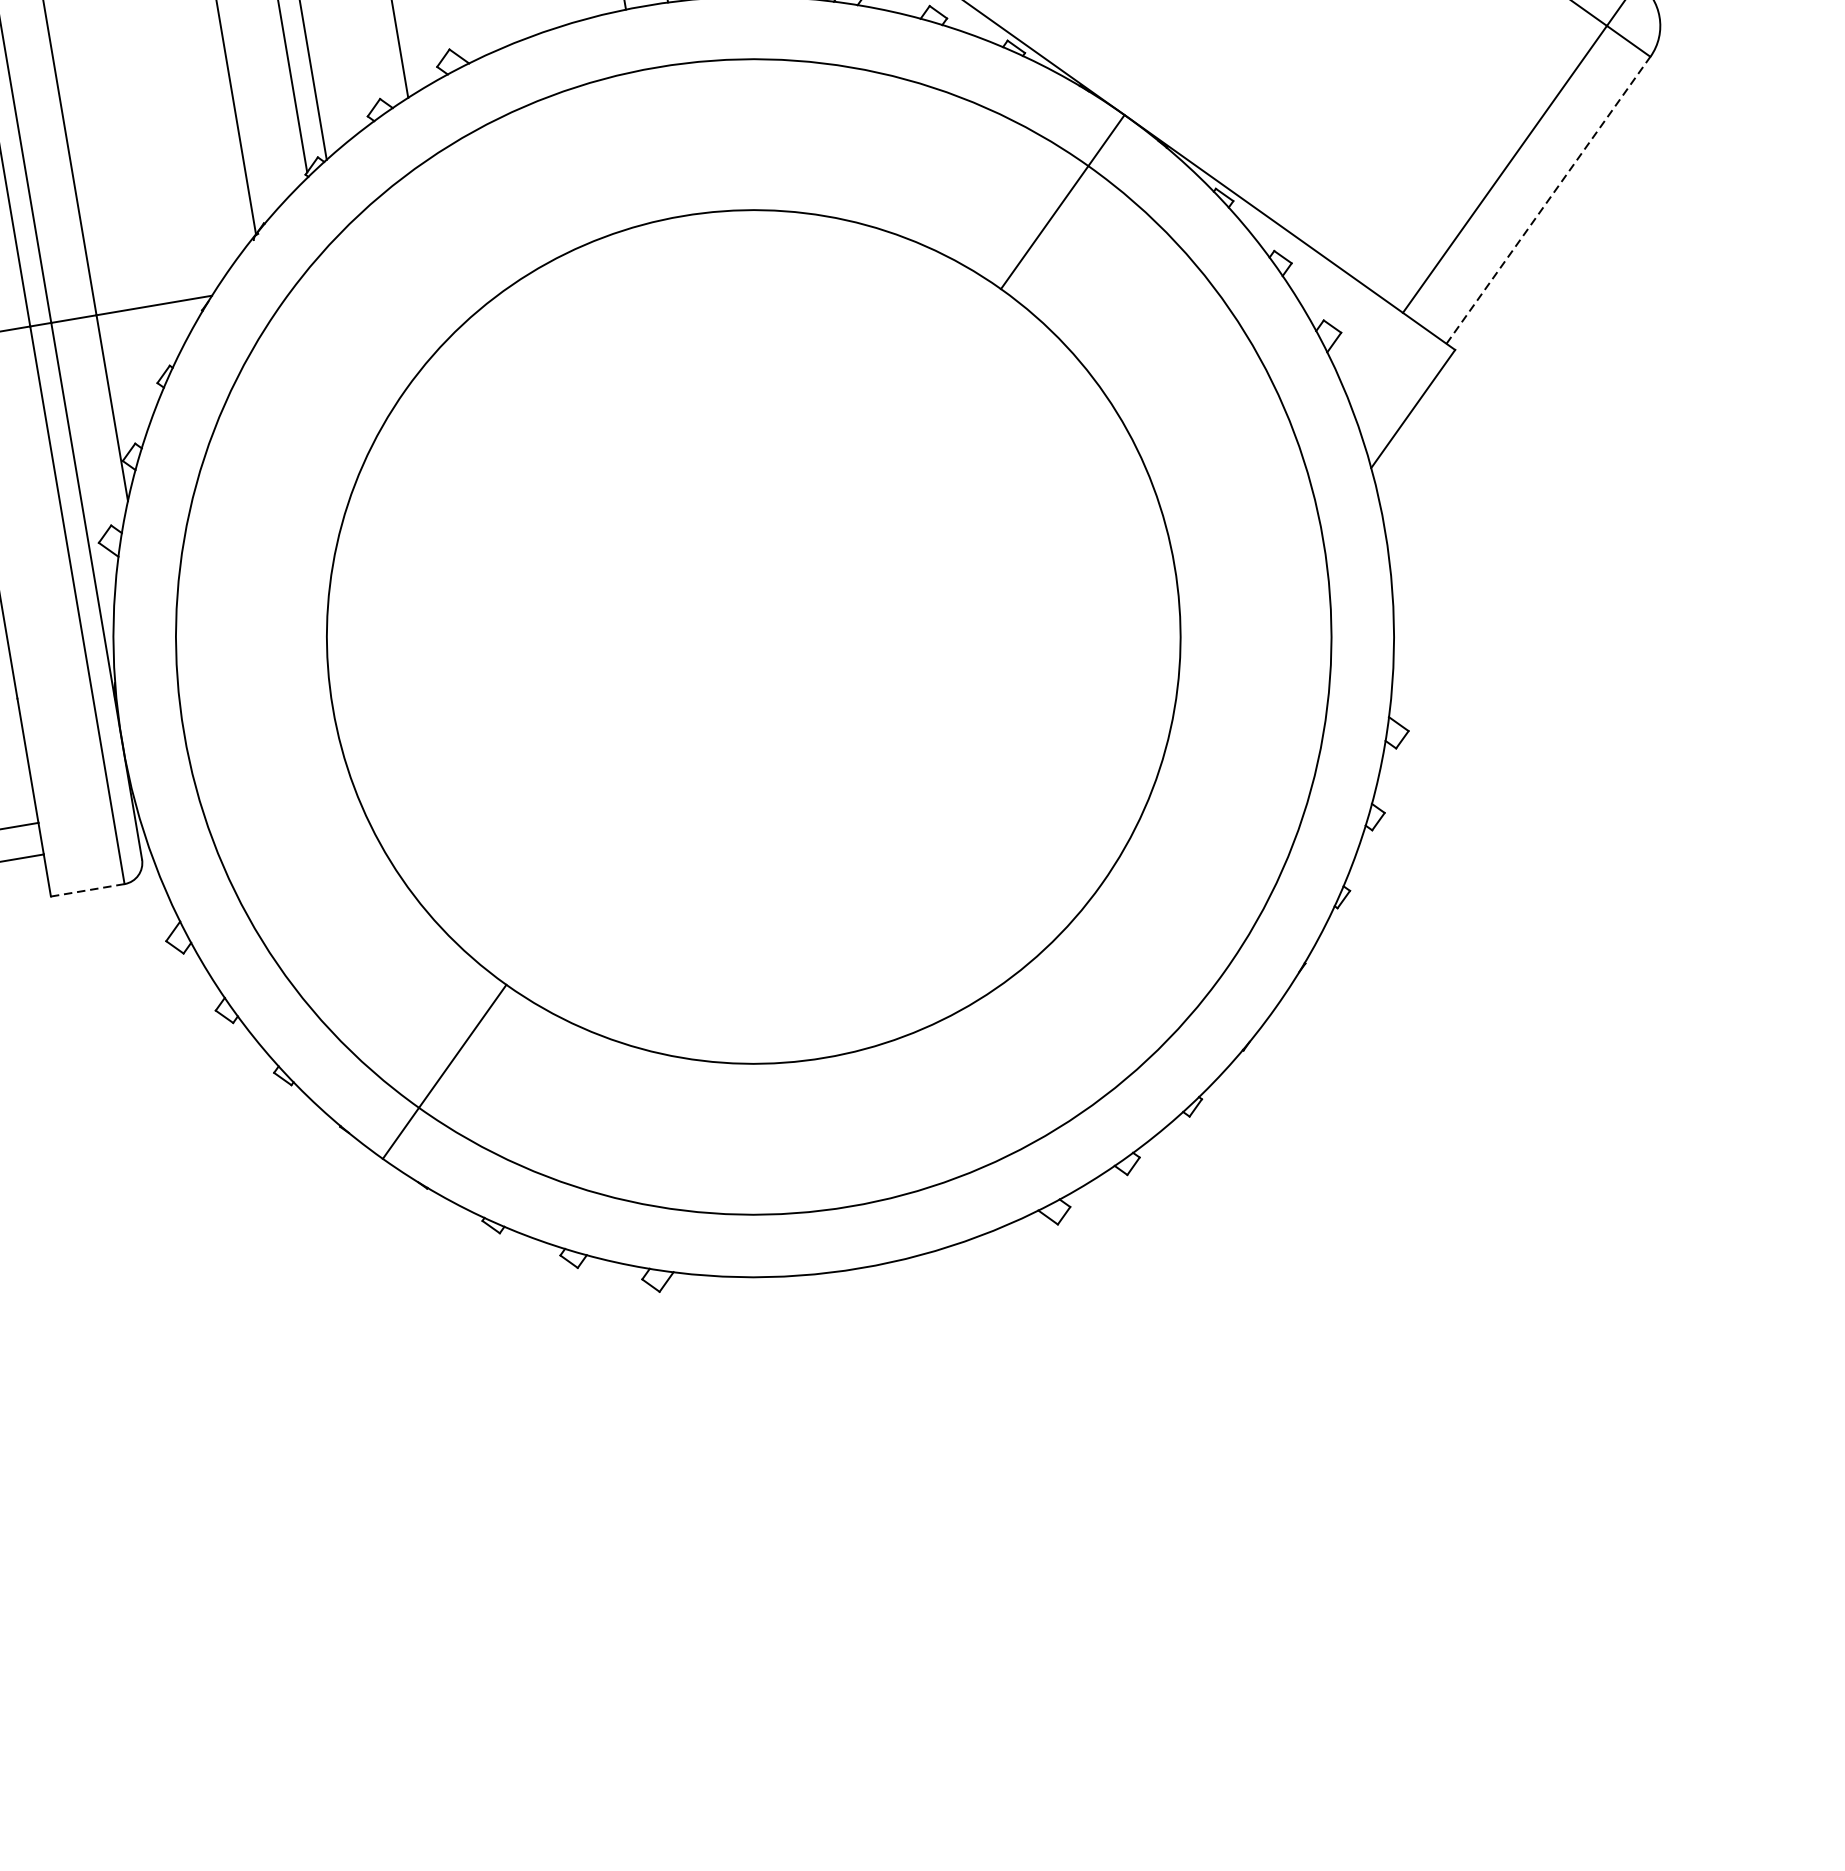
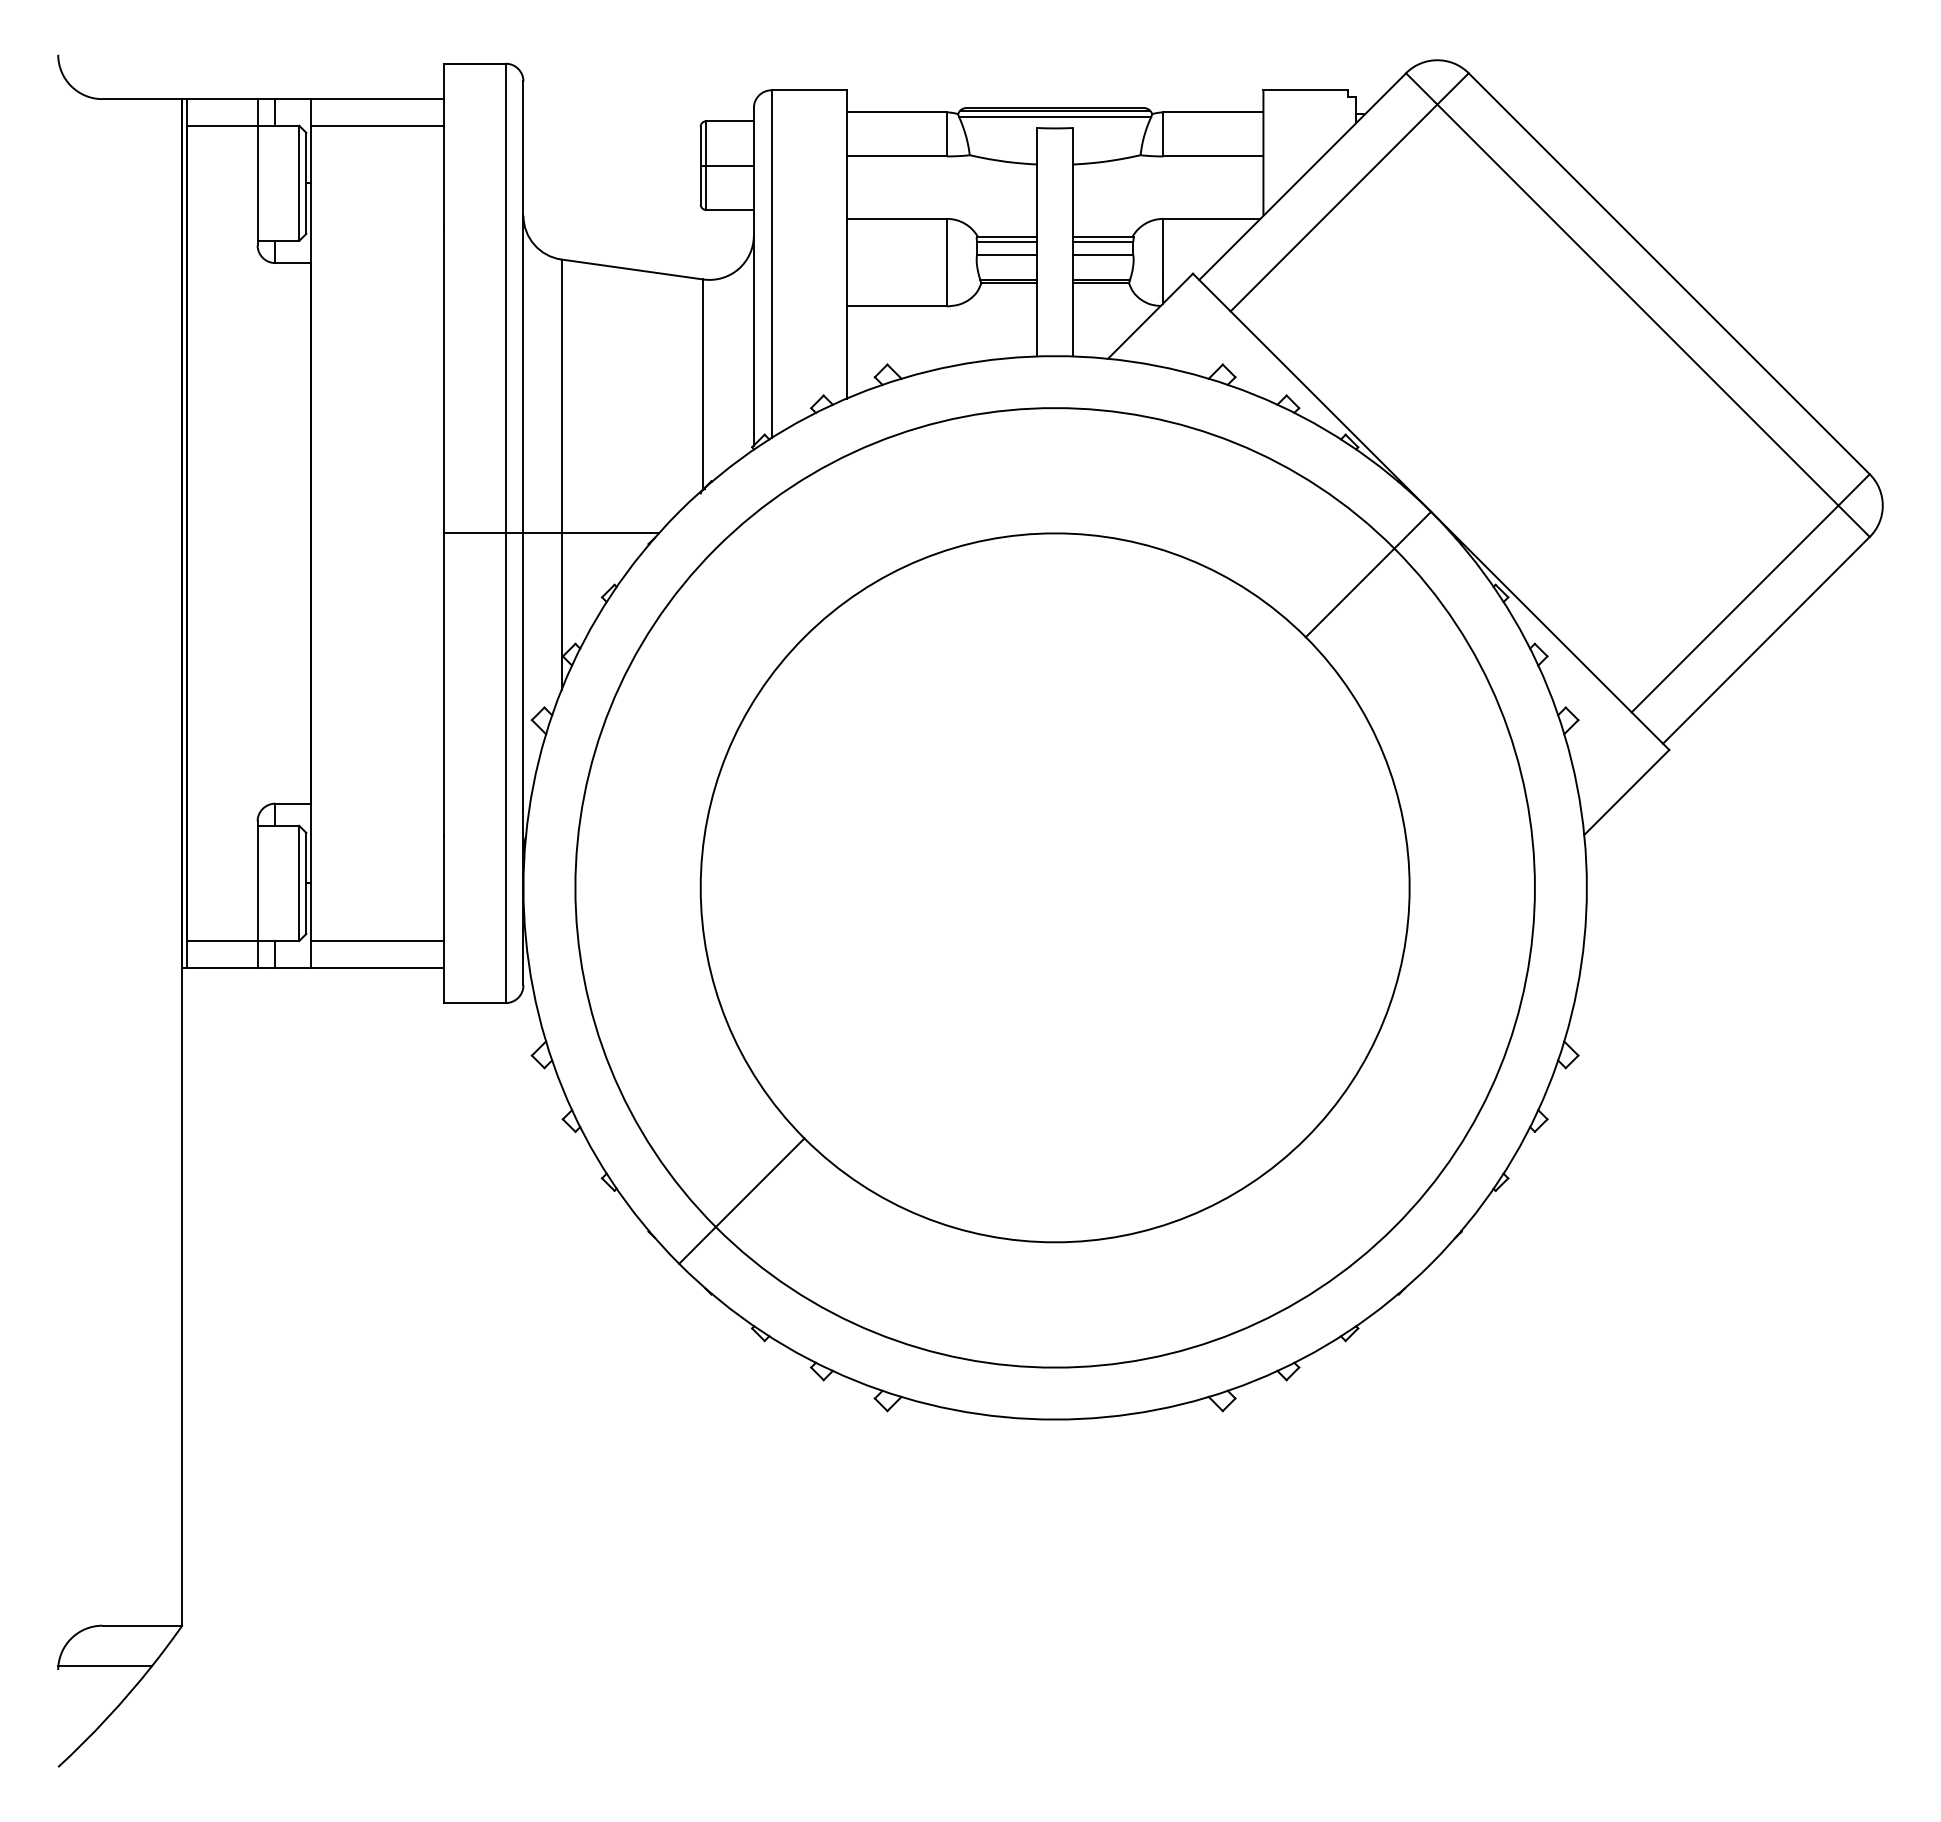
line: (1548, 200) -> (1766, 640), dashed -> solid
line: (88, 890) -> (475, 1003), dashed -> solid

